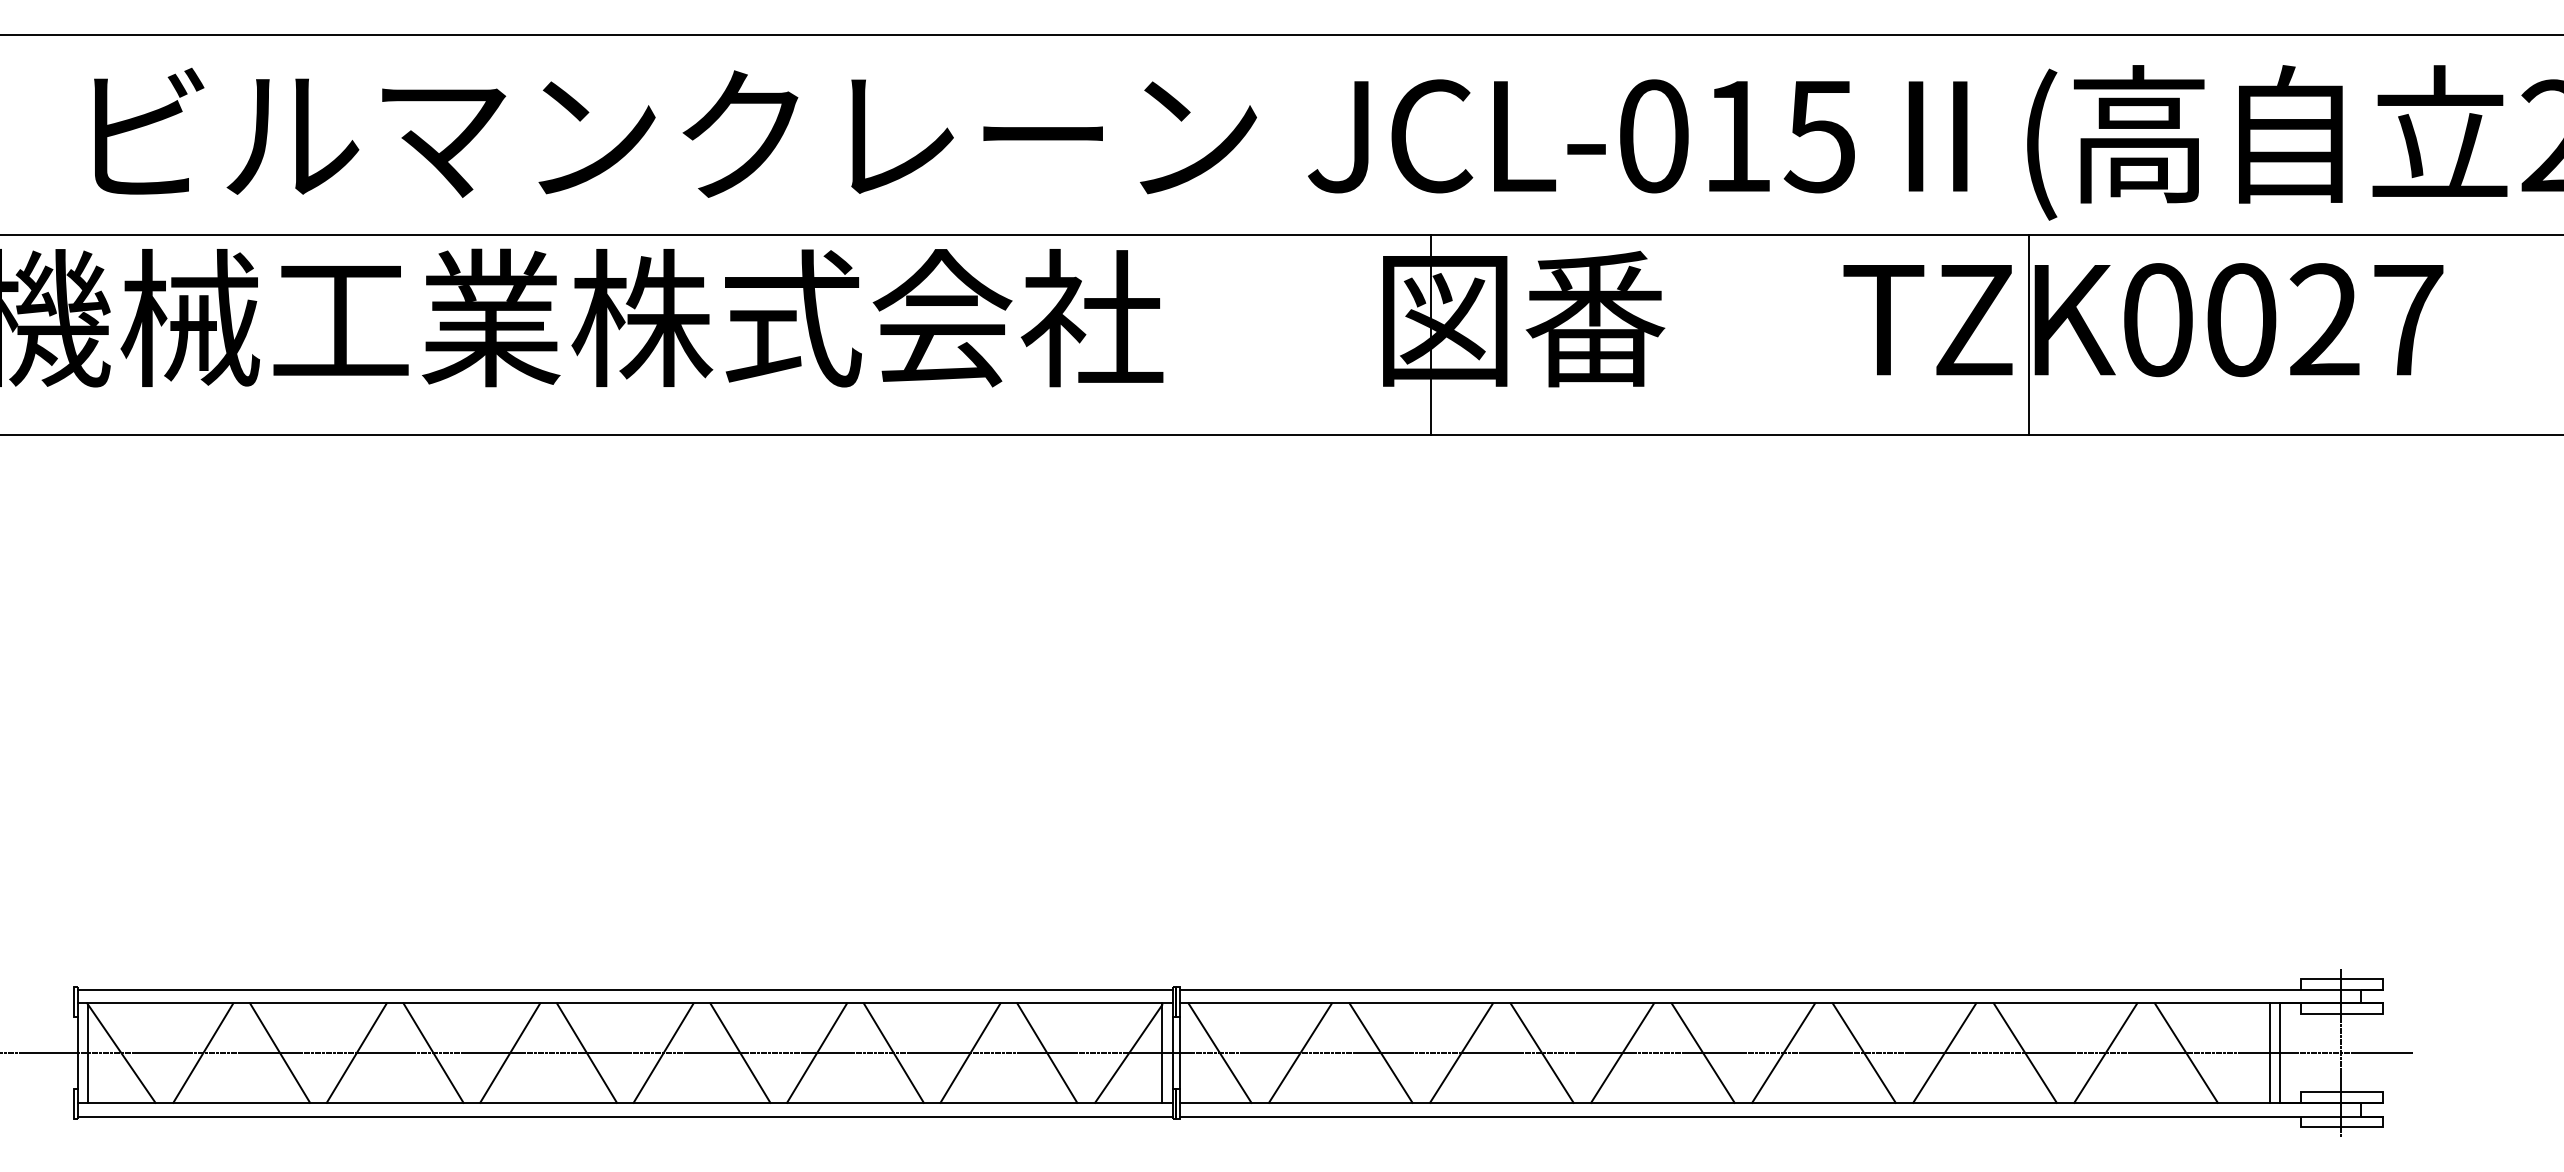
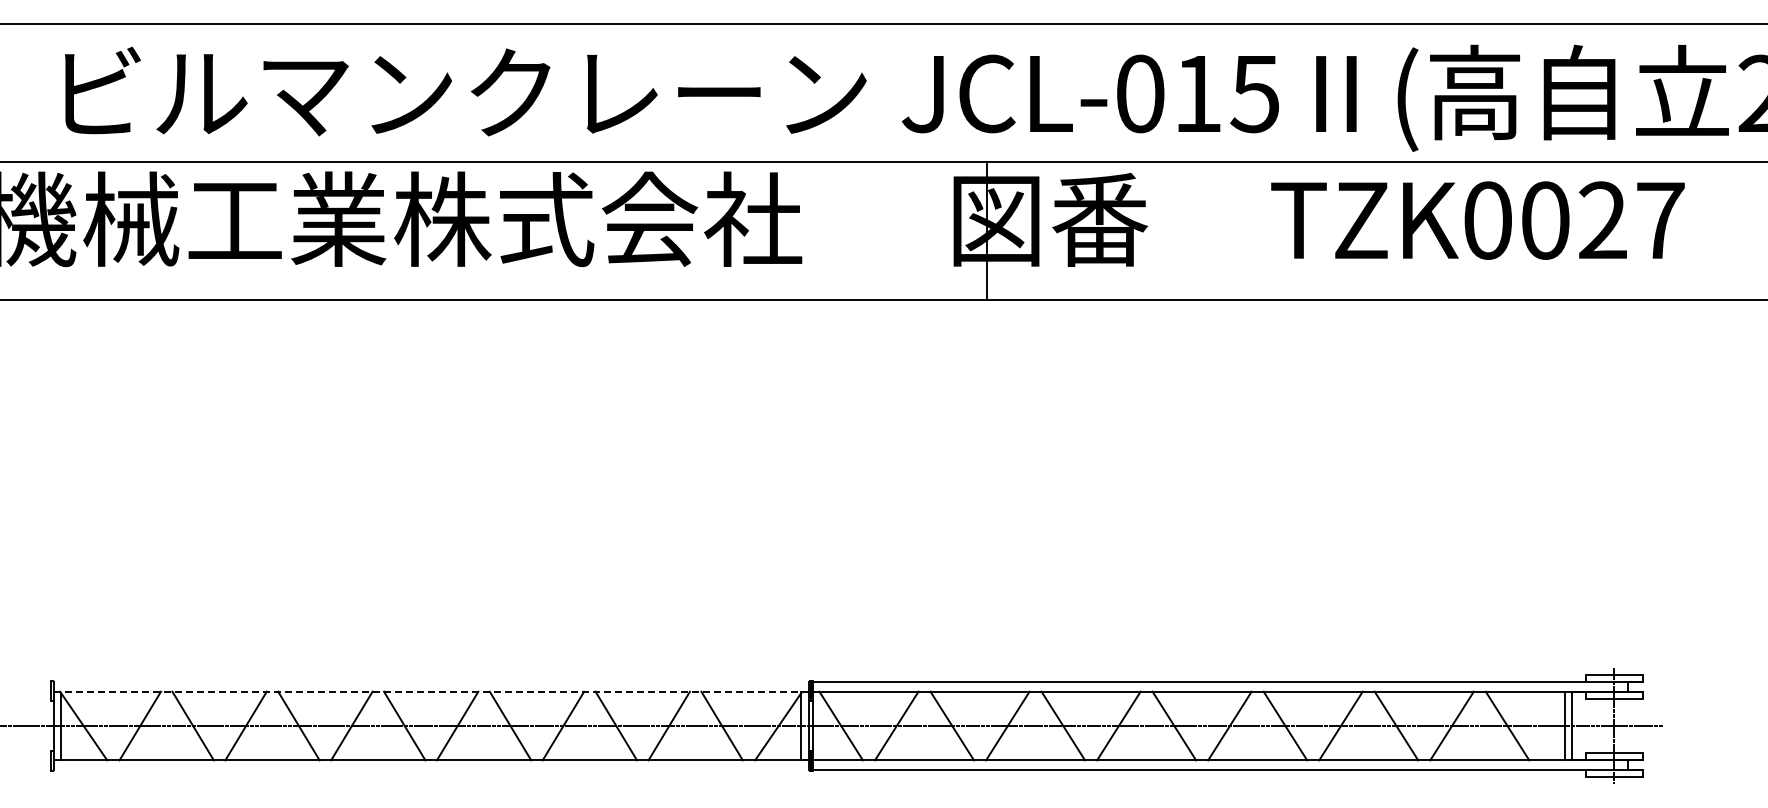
line: (2028, 334) -> (1398, 230), removed
line: (624, 989) -> (430, 682), removed
line: (625, 1002) -> (431, 691), solid -> dashed
line: (624, 1116) -> (430, 769), removed

